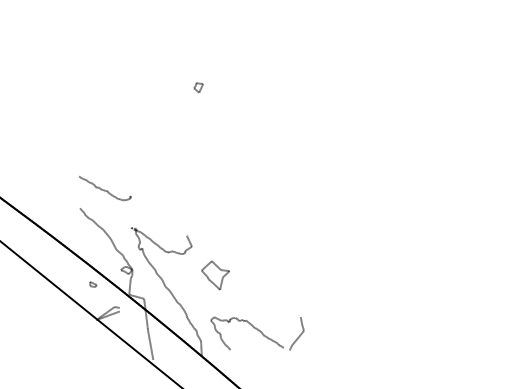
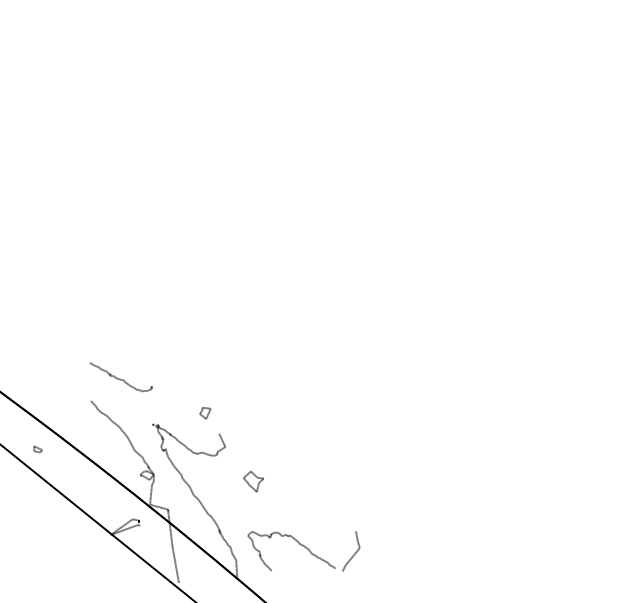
part: (198, 88) -> (205, 413), moved
part: (215, 275) -> (253, 481), size x0.6
part: (92, 284) -> (37, 449), moved

